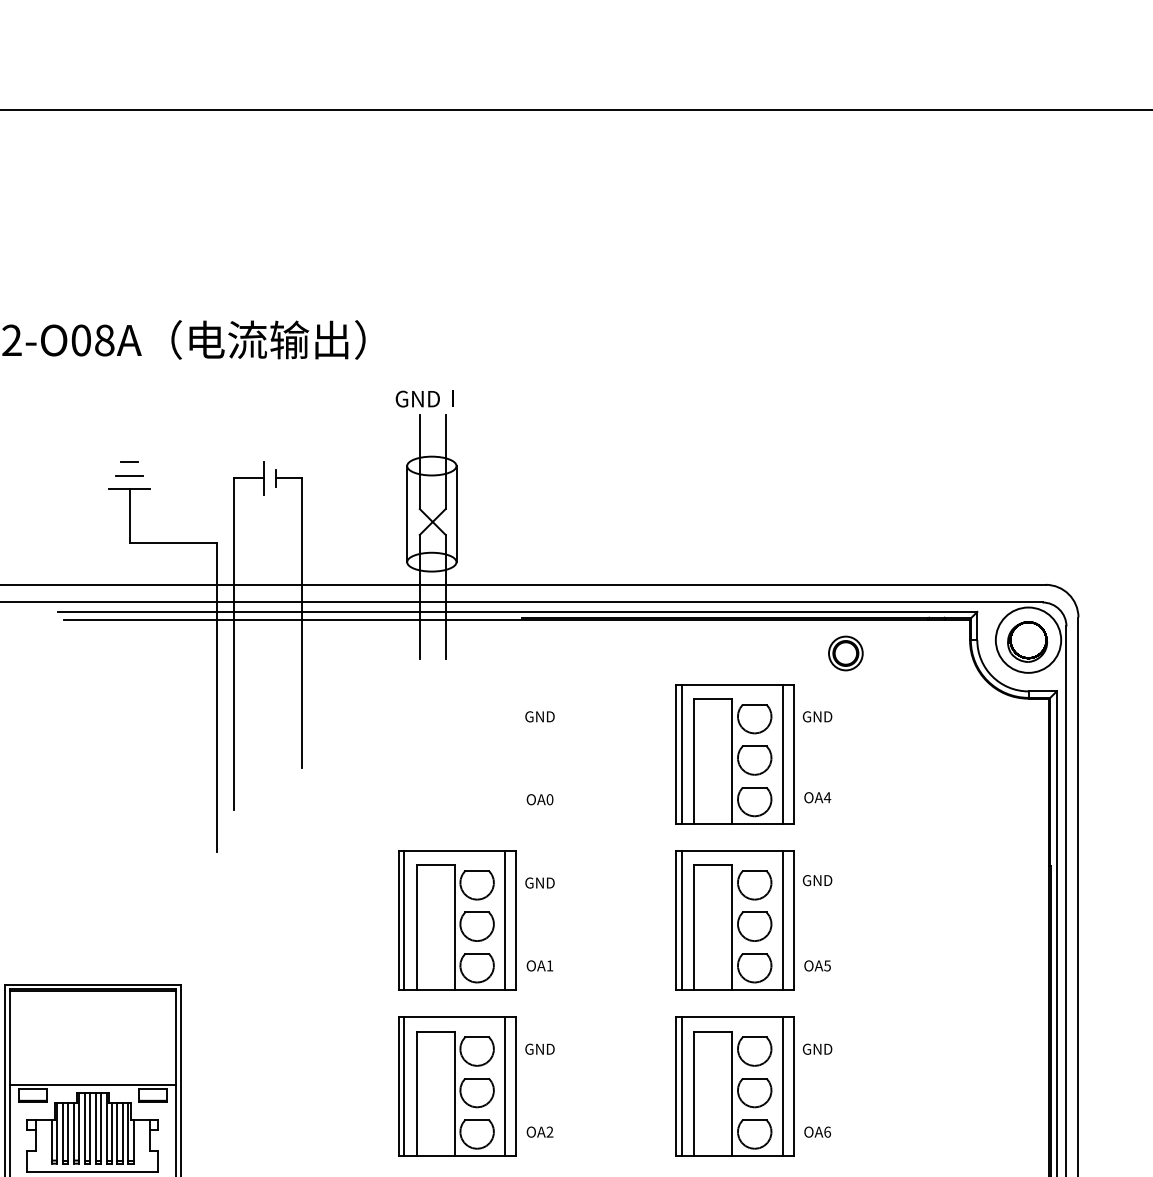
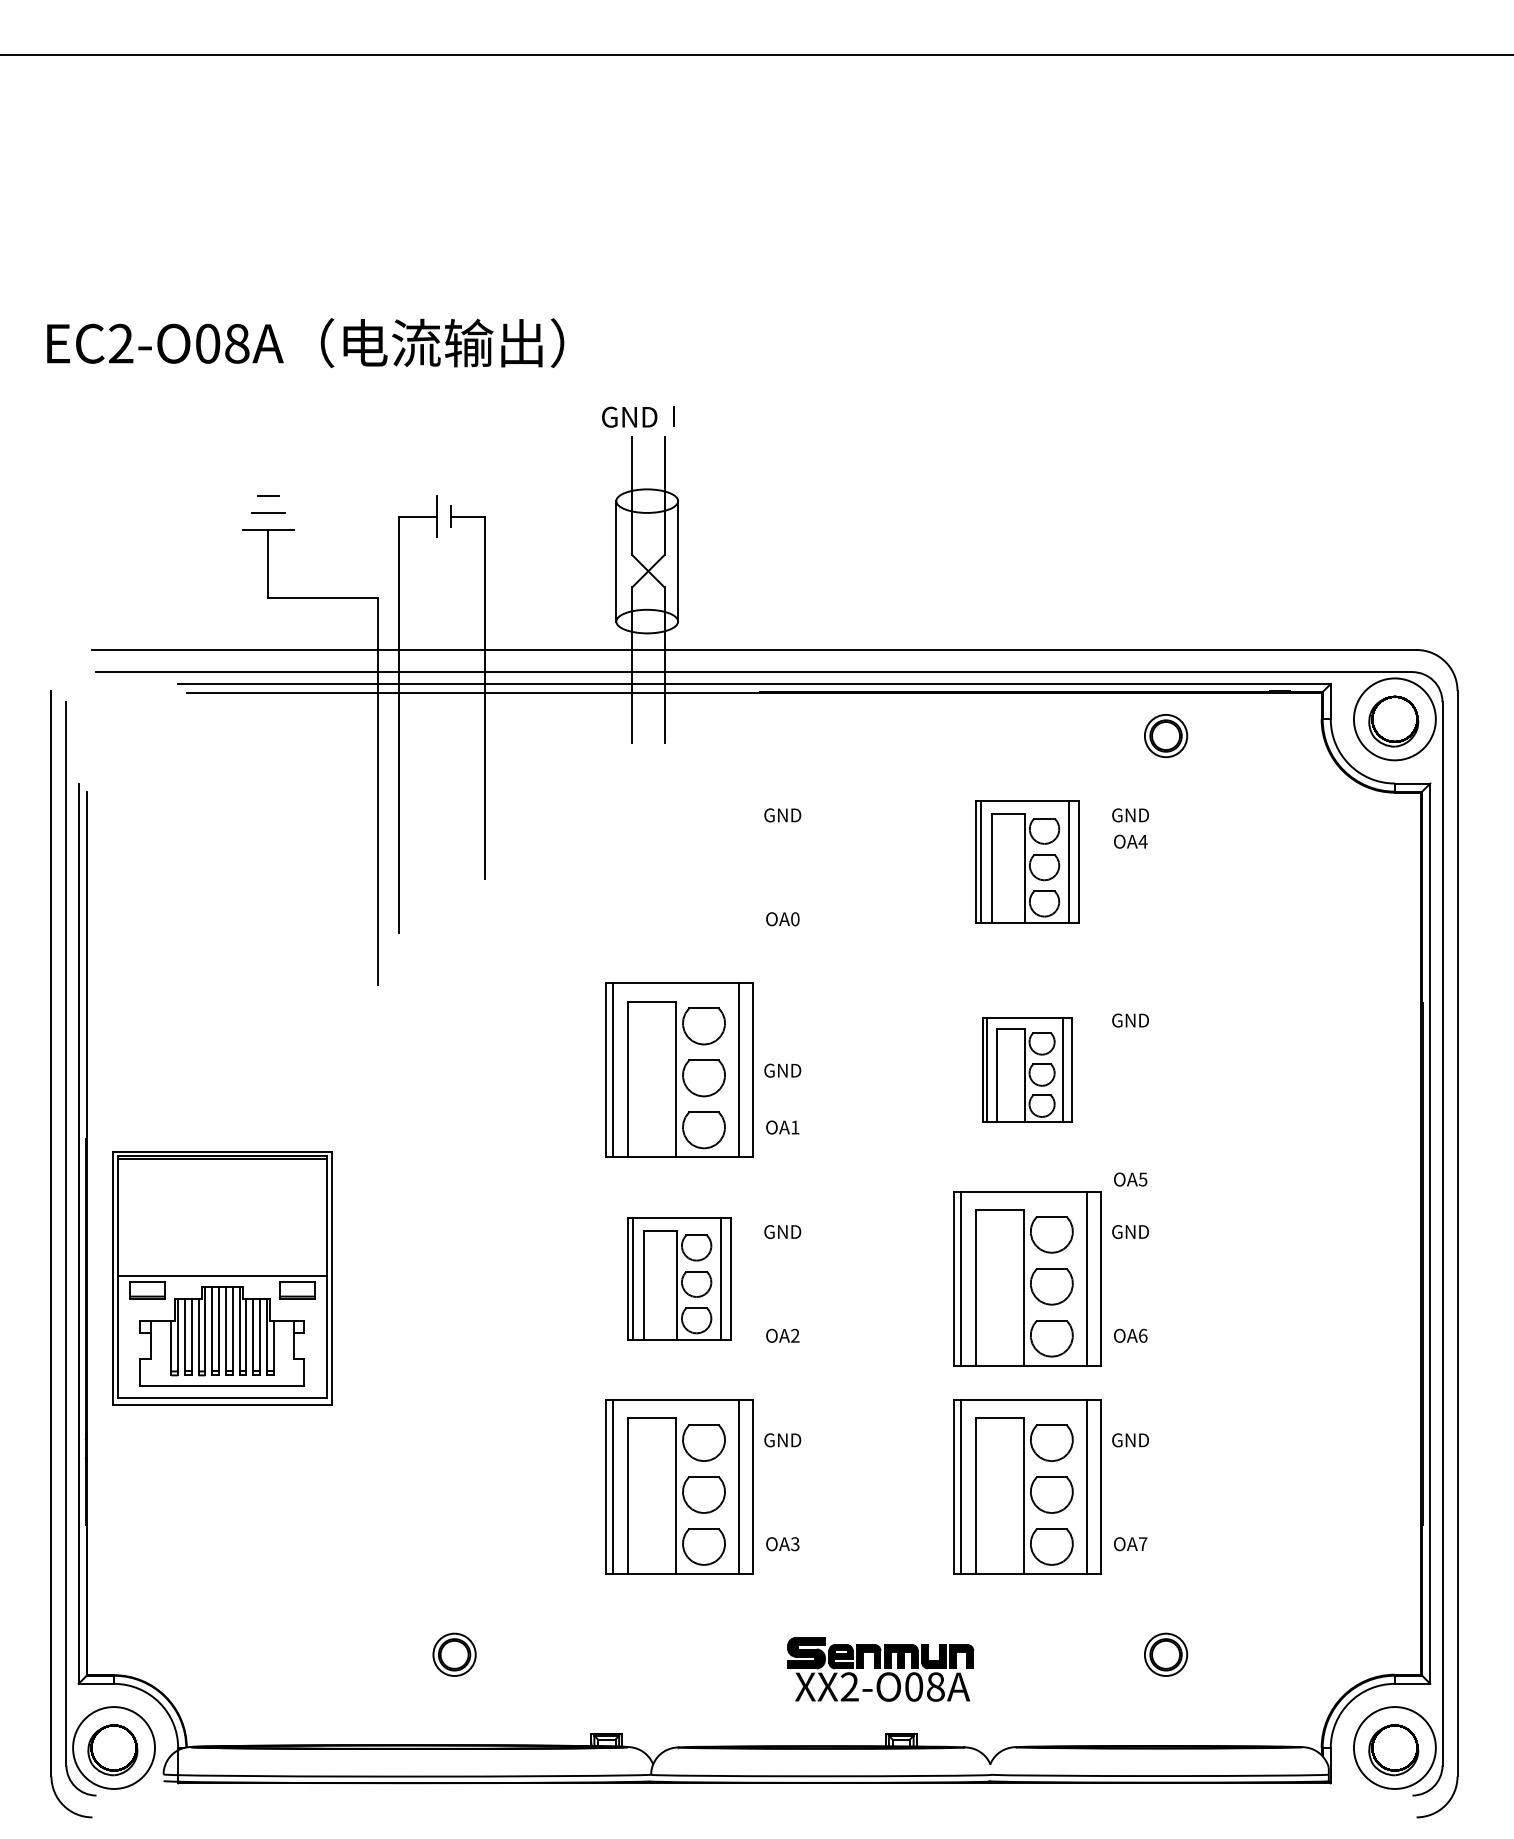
part: (735, 753) -> (1027, 861), size x0.7
text: (817, 797) -> (1130, 841), moved
text: (539, 882) -> (782, 1070), moved
part: (735, 919) -> (1027, 1069), size x0.6
text: (817, 965) -> (1130, 1179), moved
part: (457, 1086) -> (679, 1278), size x0.7

